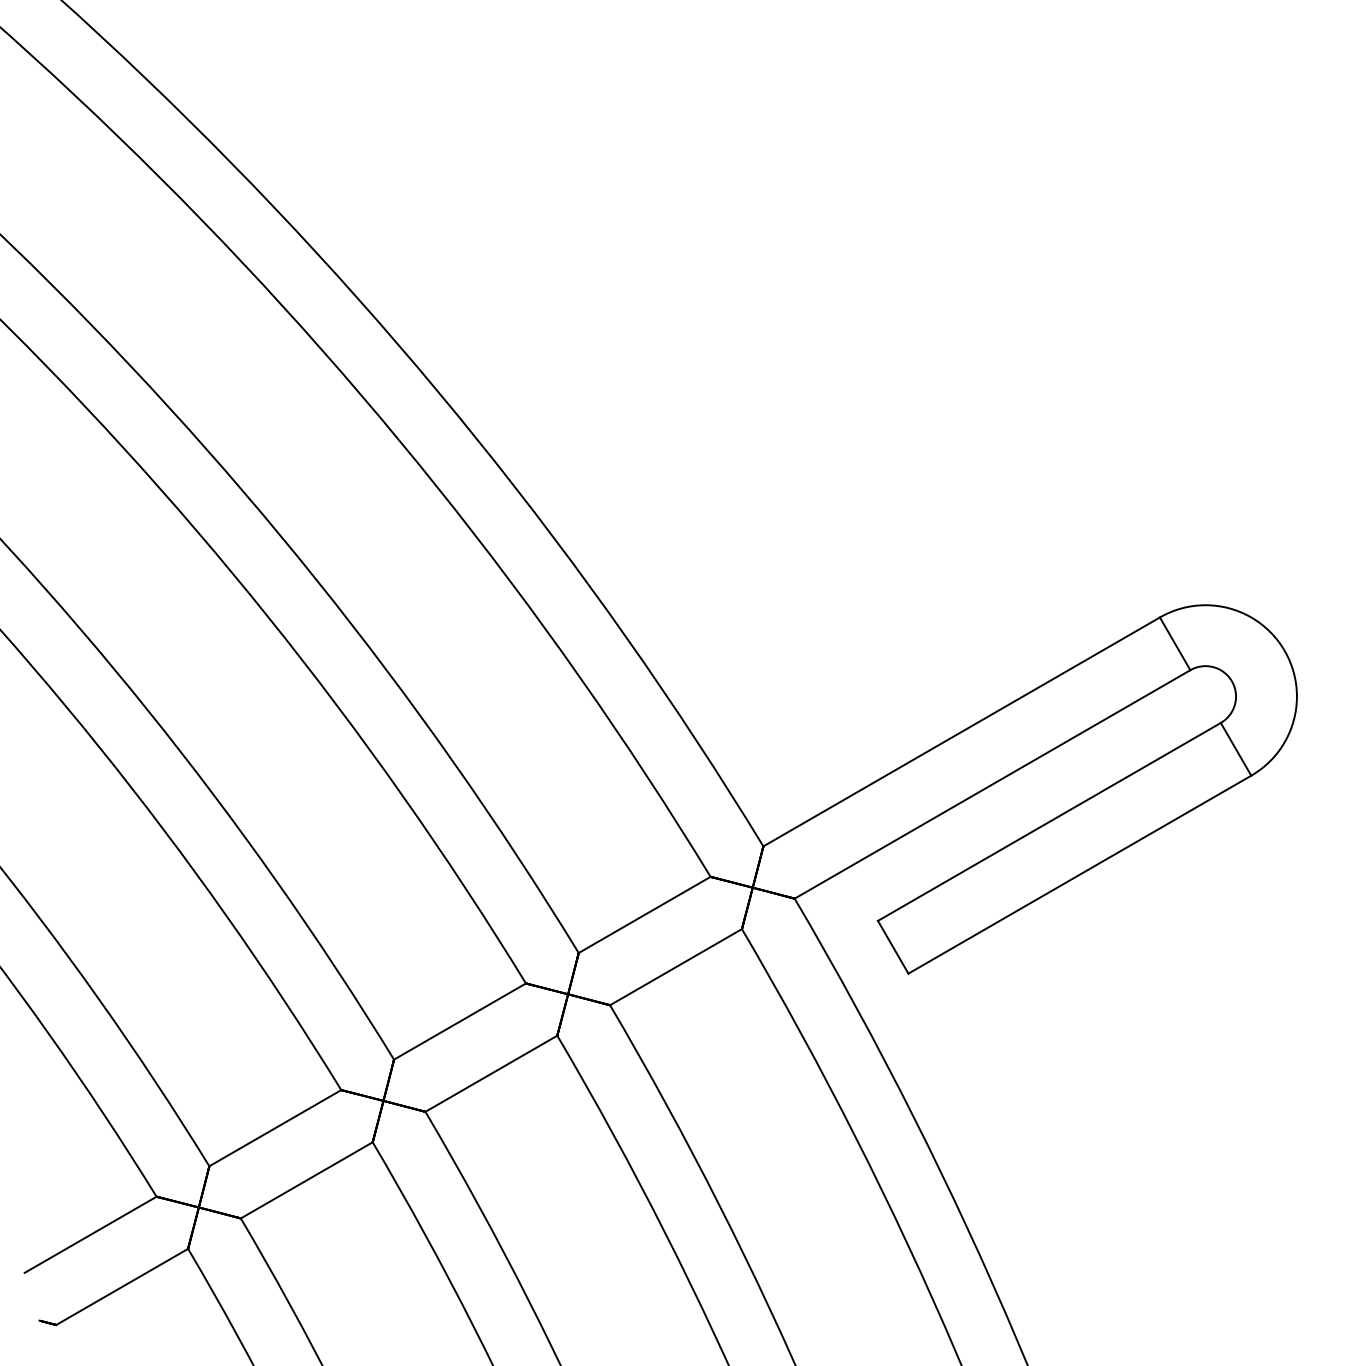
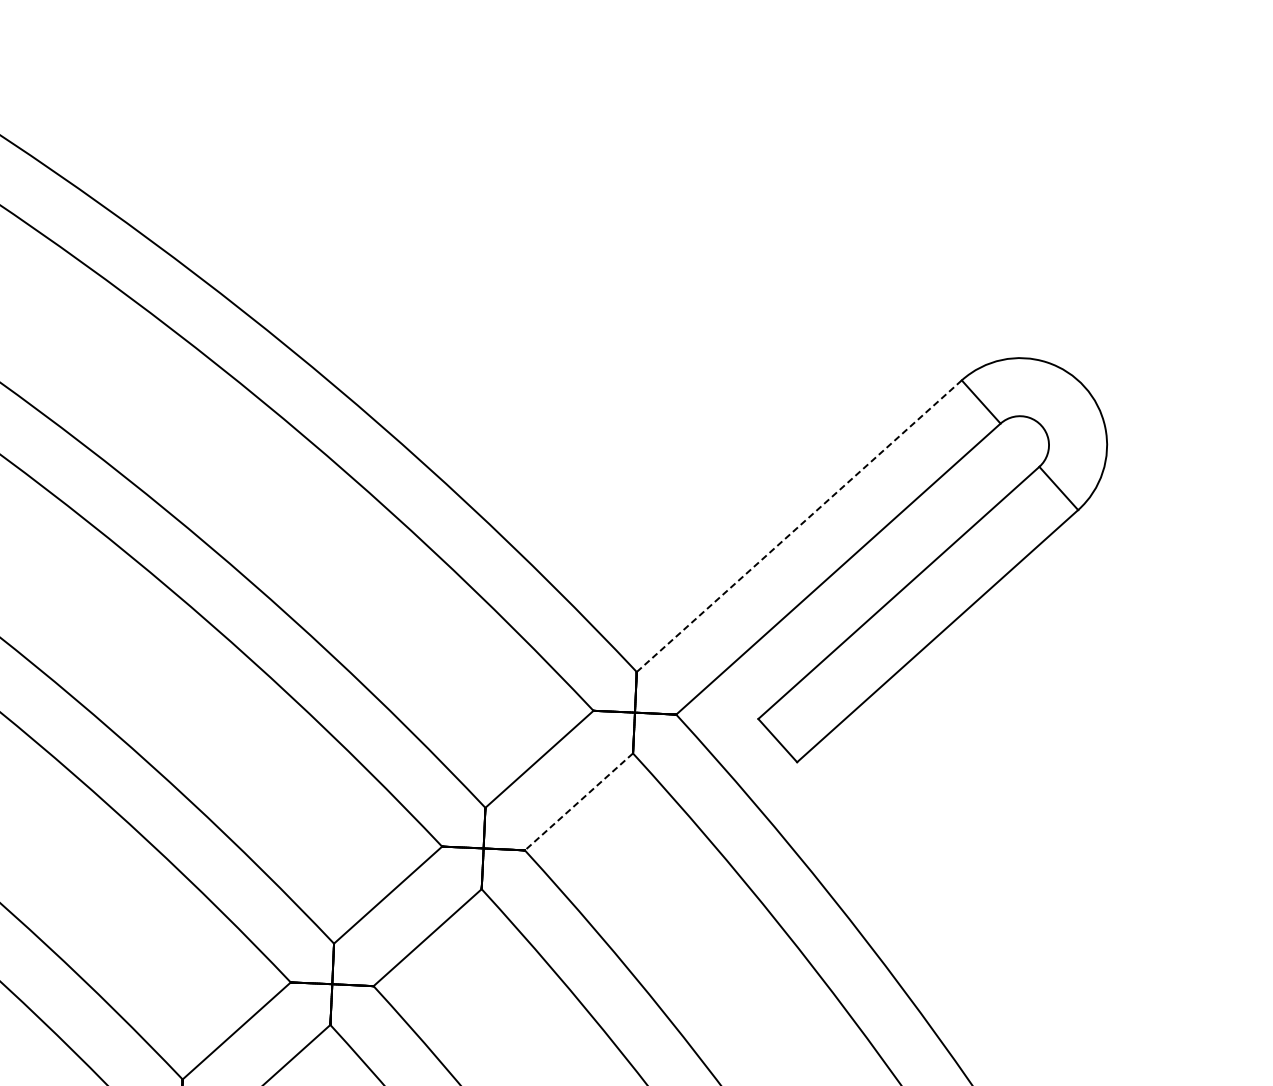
line: (961, 731) -> (799, 525), solid -> dashed
line: (675, 967) -> (578, 802), solid -> dashed

